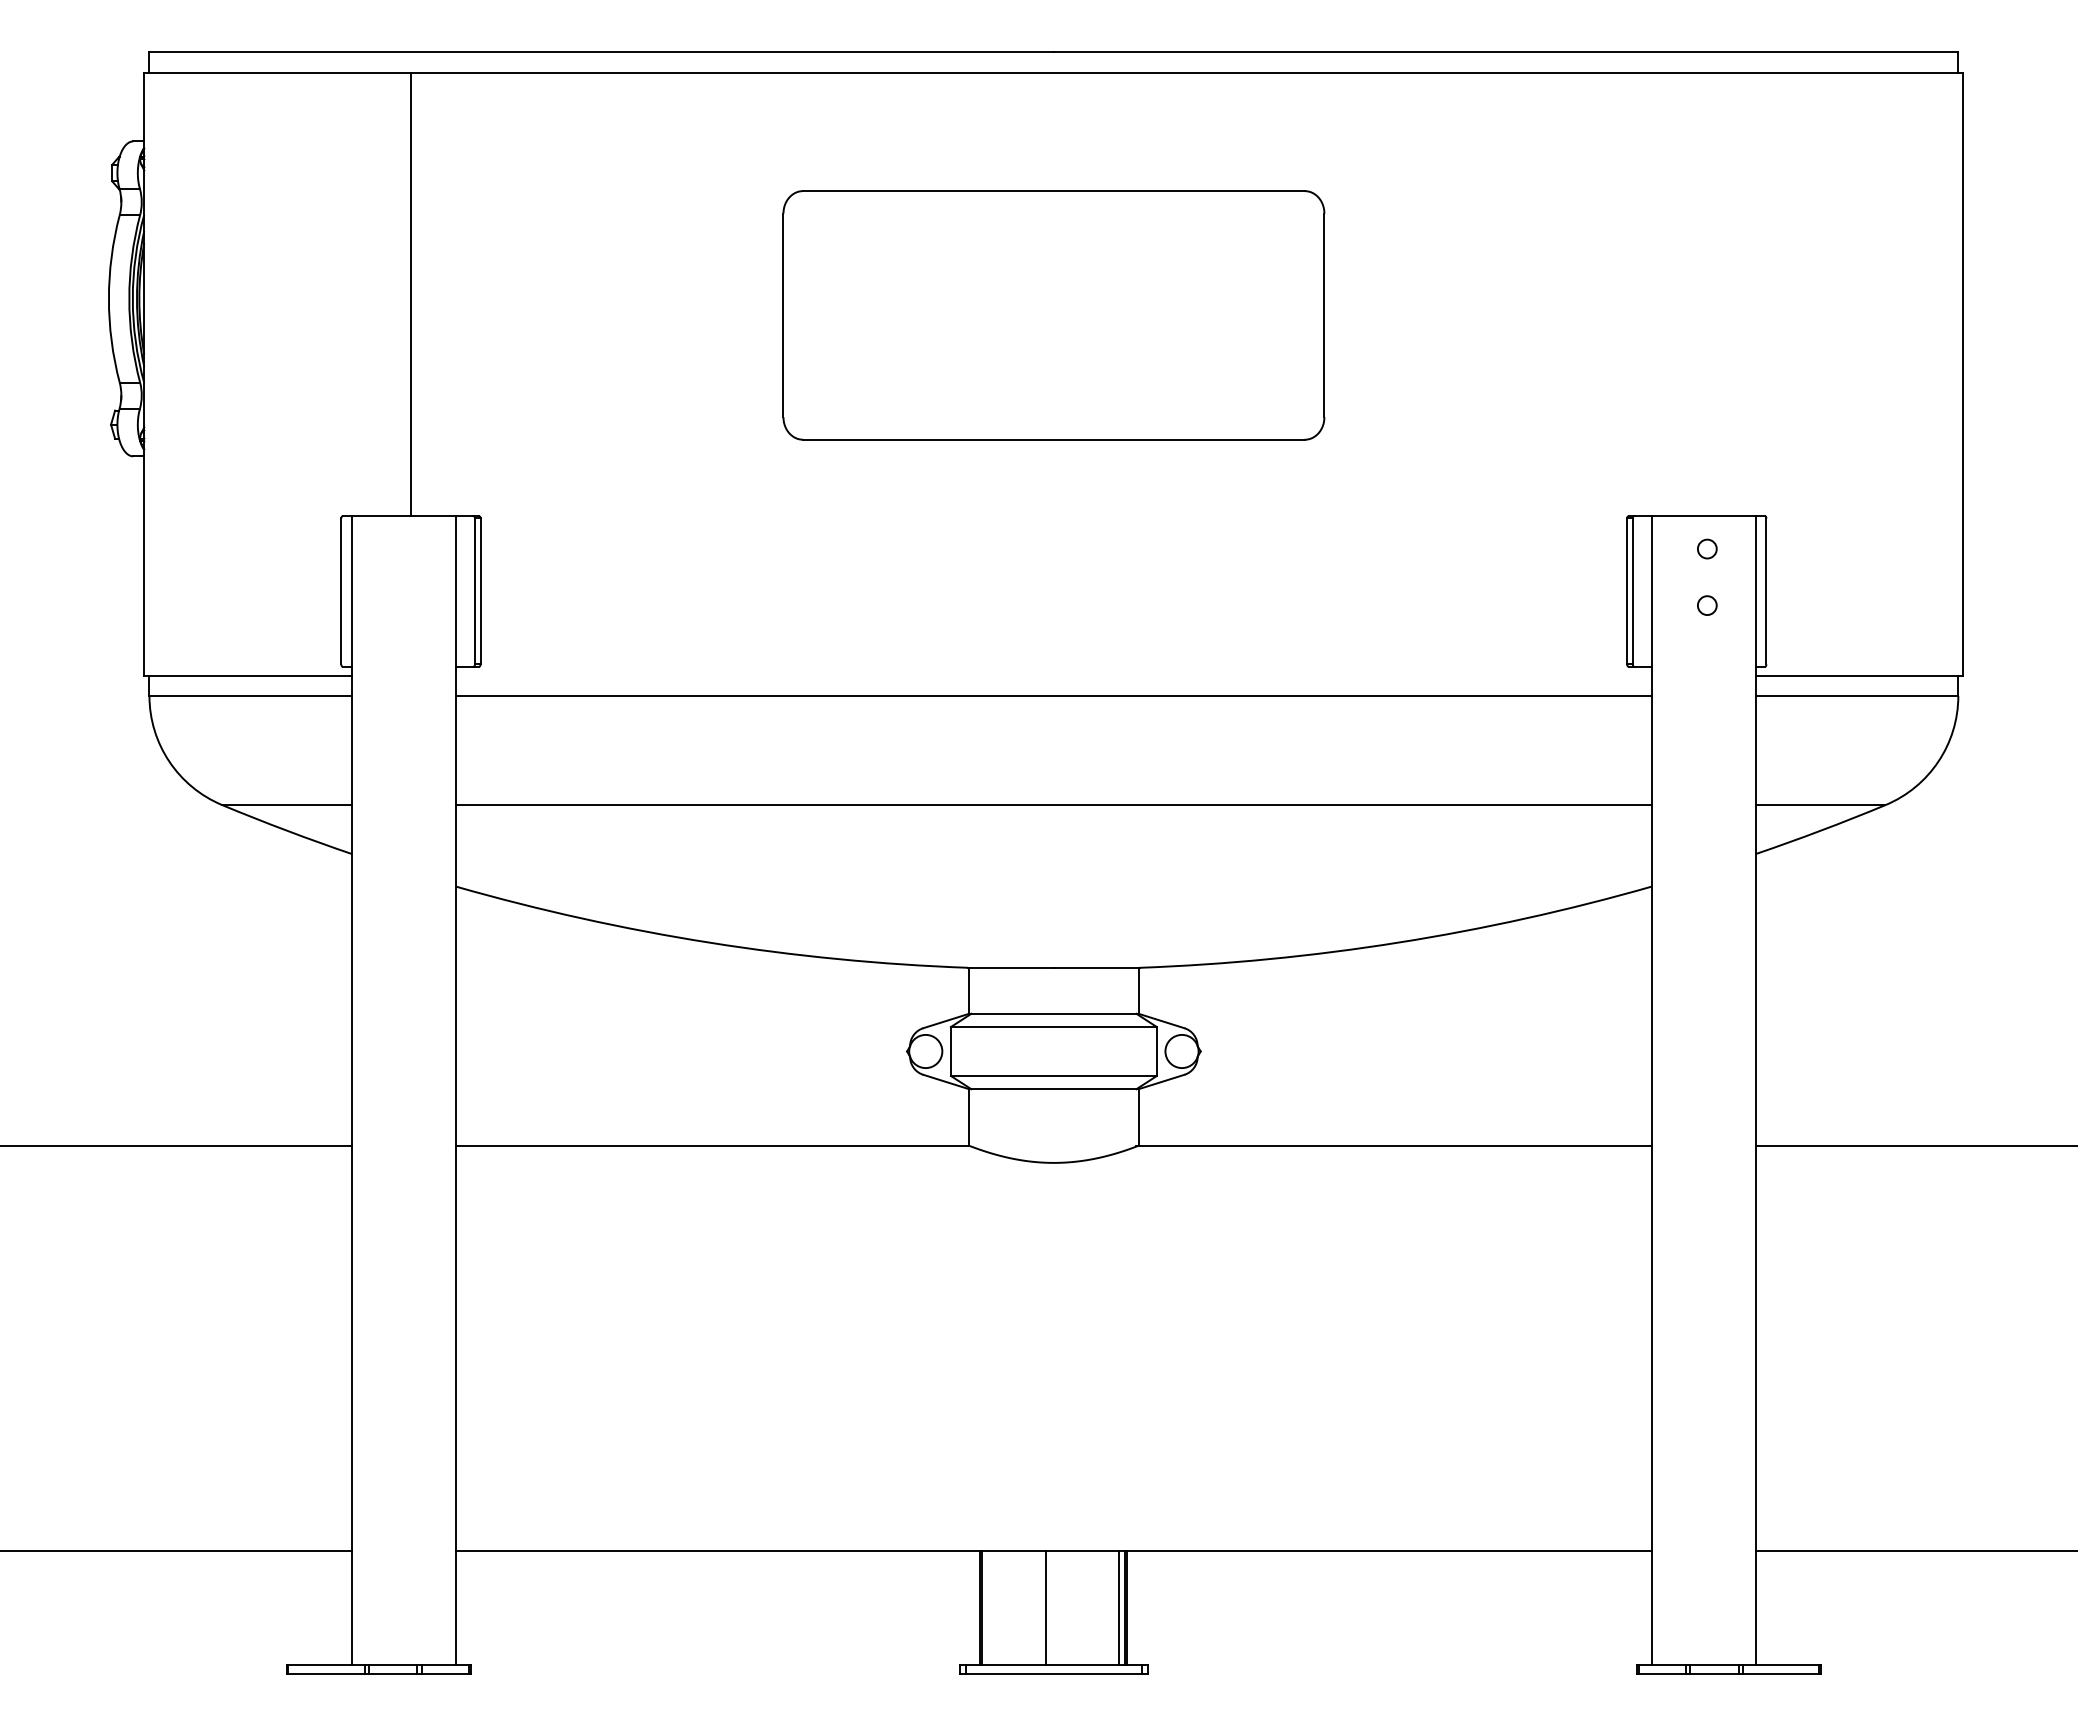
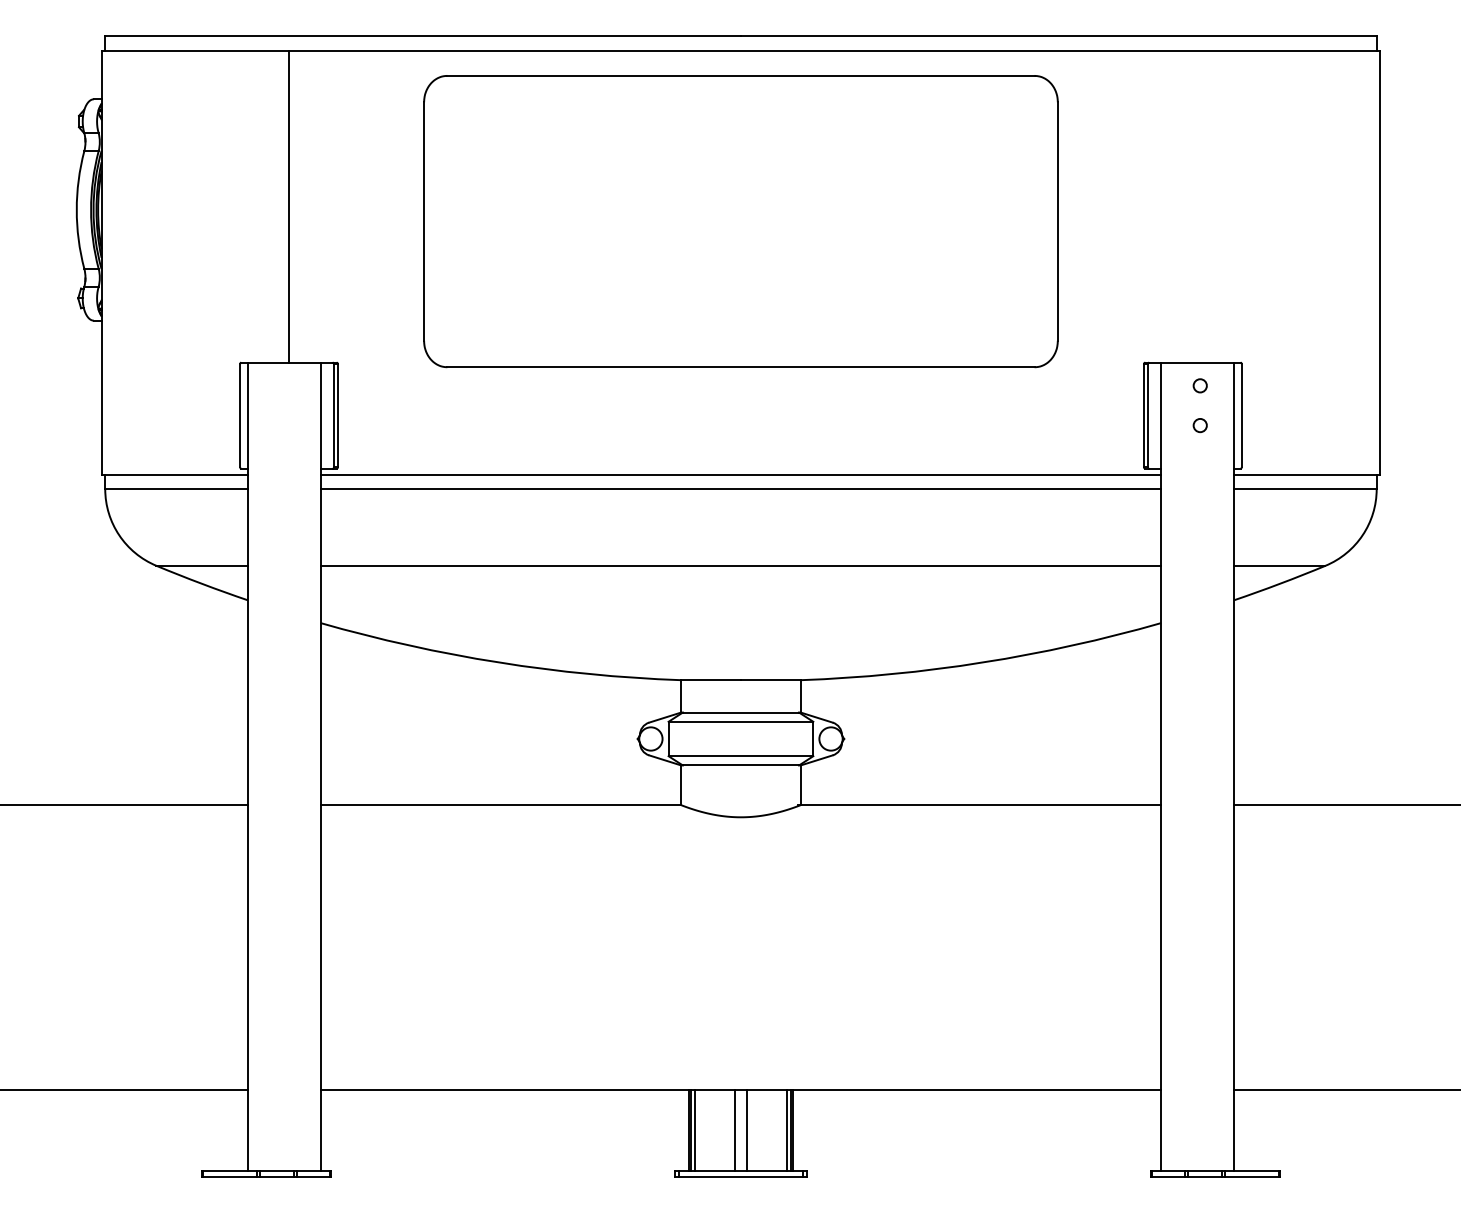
part: (1053, 315) -> (740, 221), size x1.67
line: (1053, 675) -> (740, 474), added
line: (989, 1607) -> (695, 1129), added
line: (1062, 1607) -> (747, 1129), added

